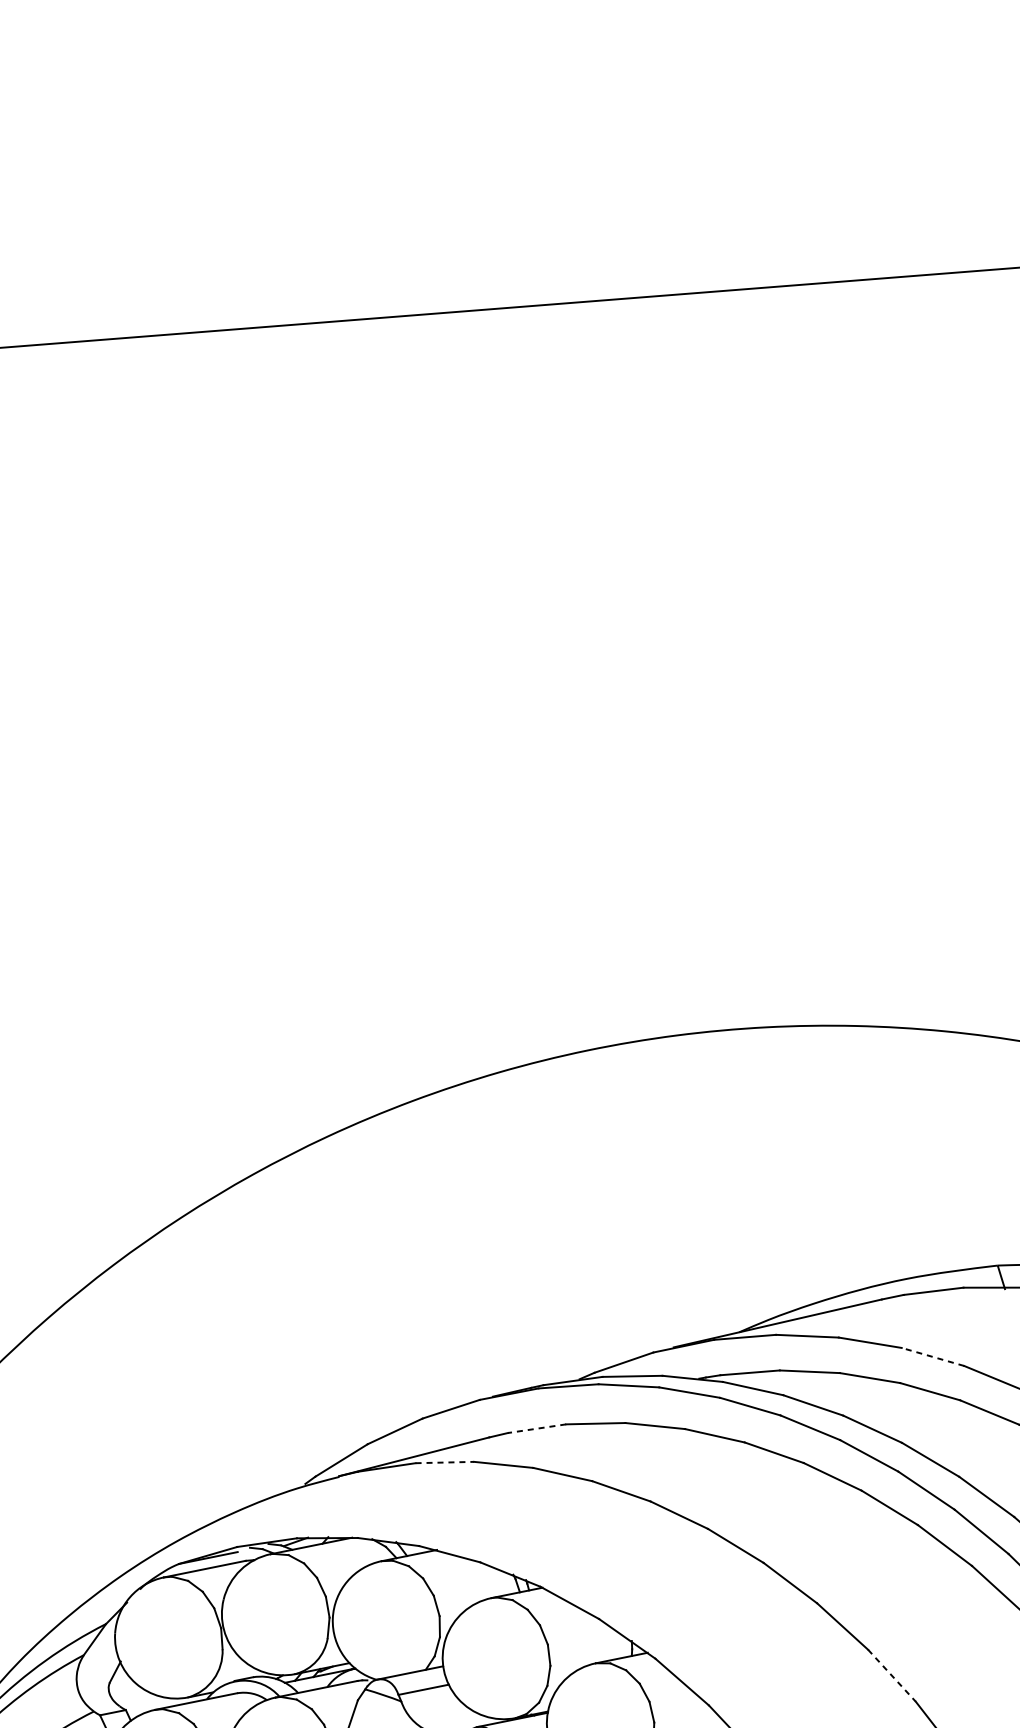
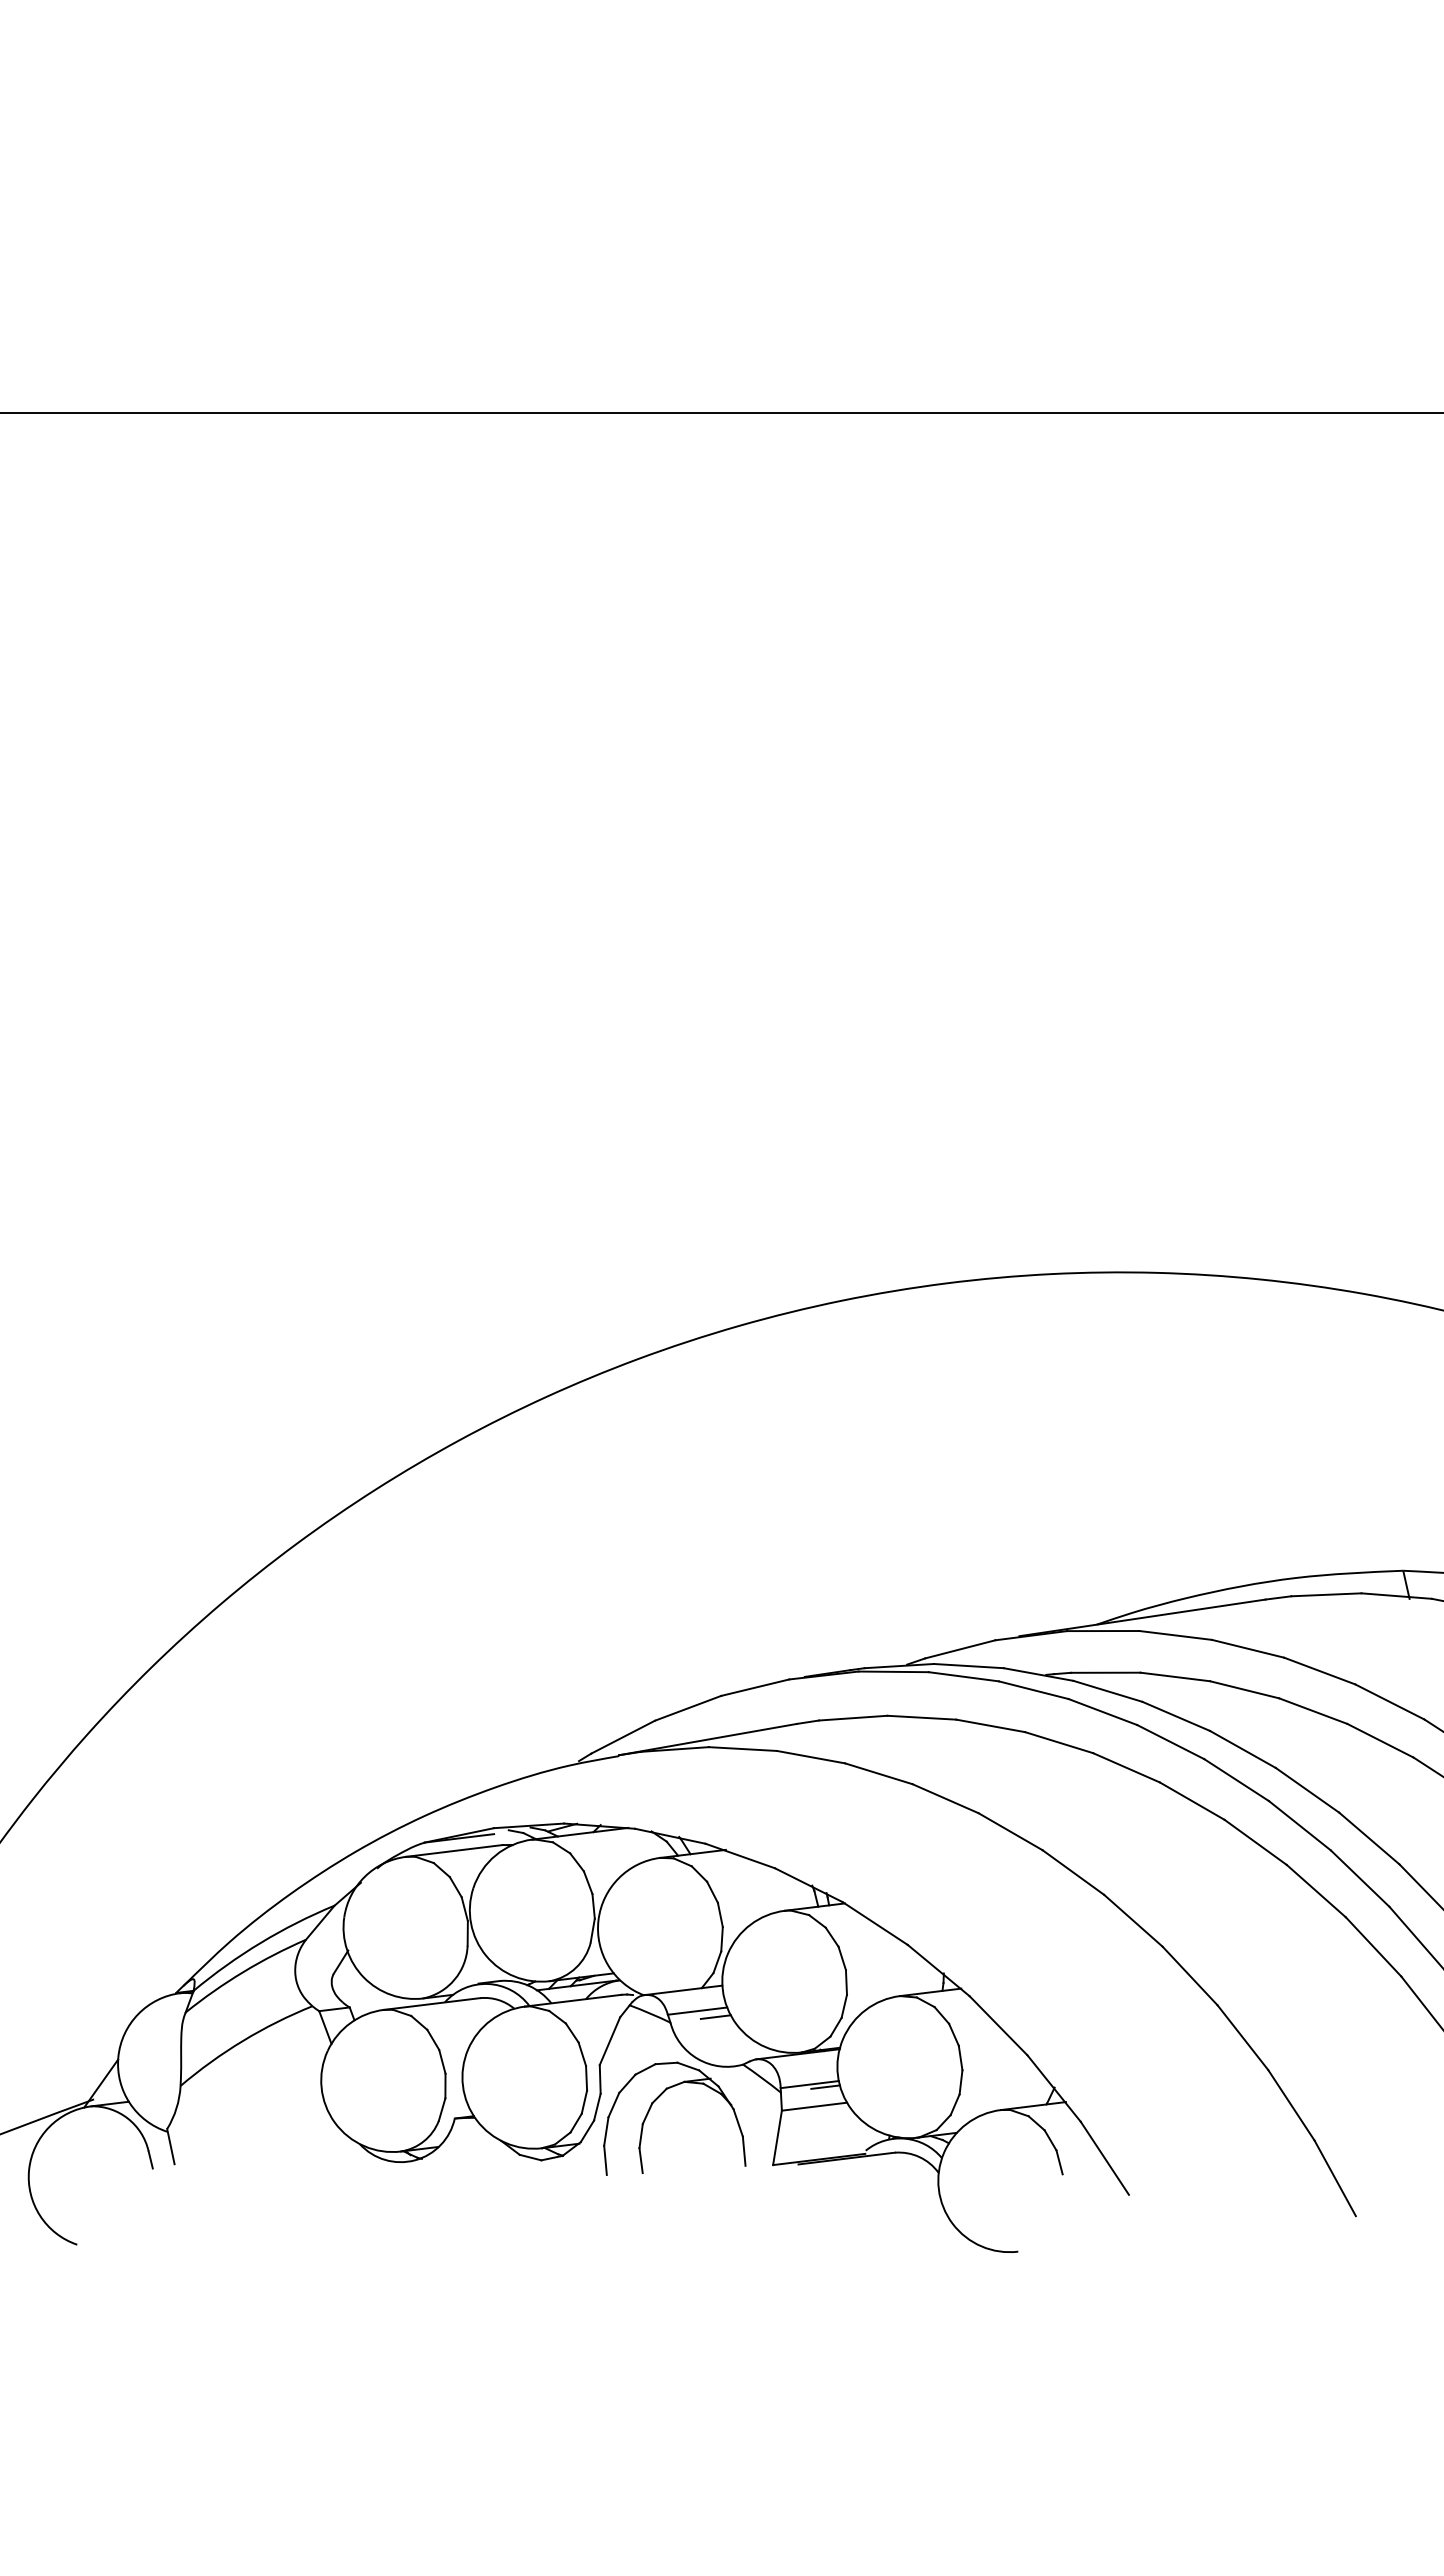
line: (932, 1357) -> (1319, 1671), dashed -> solid
line: (536, 1429) -> (852, 1718), dashed -> solid
line: (445, 1462) -> (743, 1749), dashed -> solid
line: (892, 1676) -> (1243, 2038), dashed -> solid
line: (439, 1693) -> (715, 2016), added

